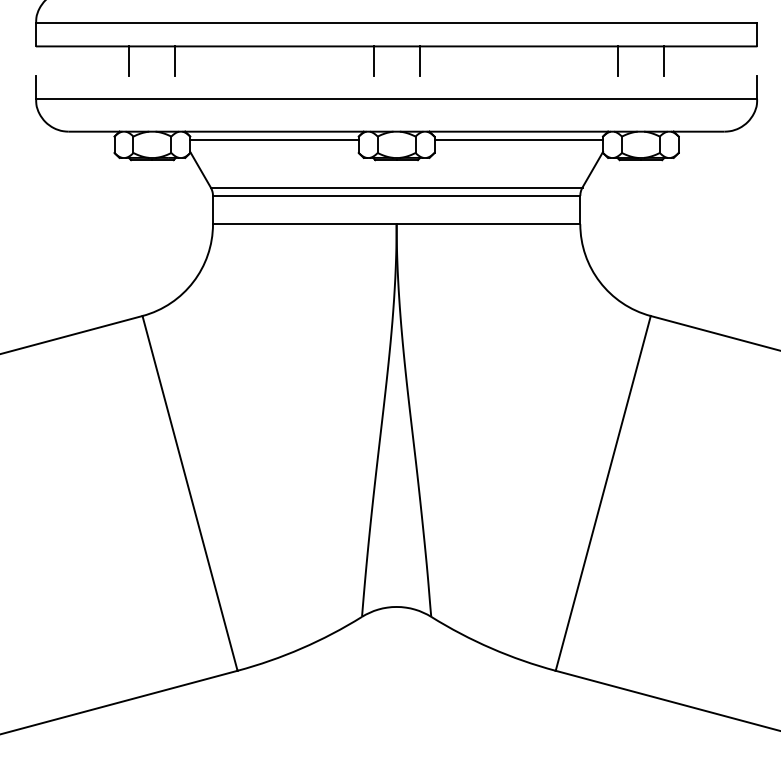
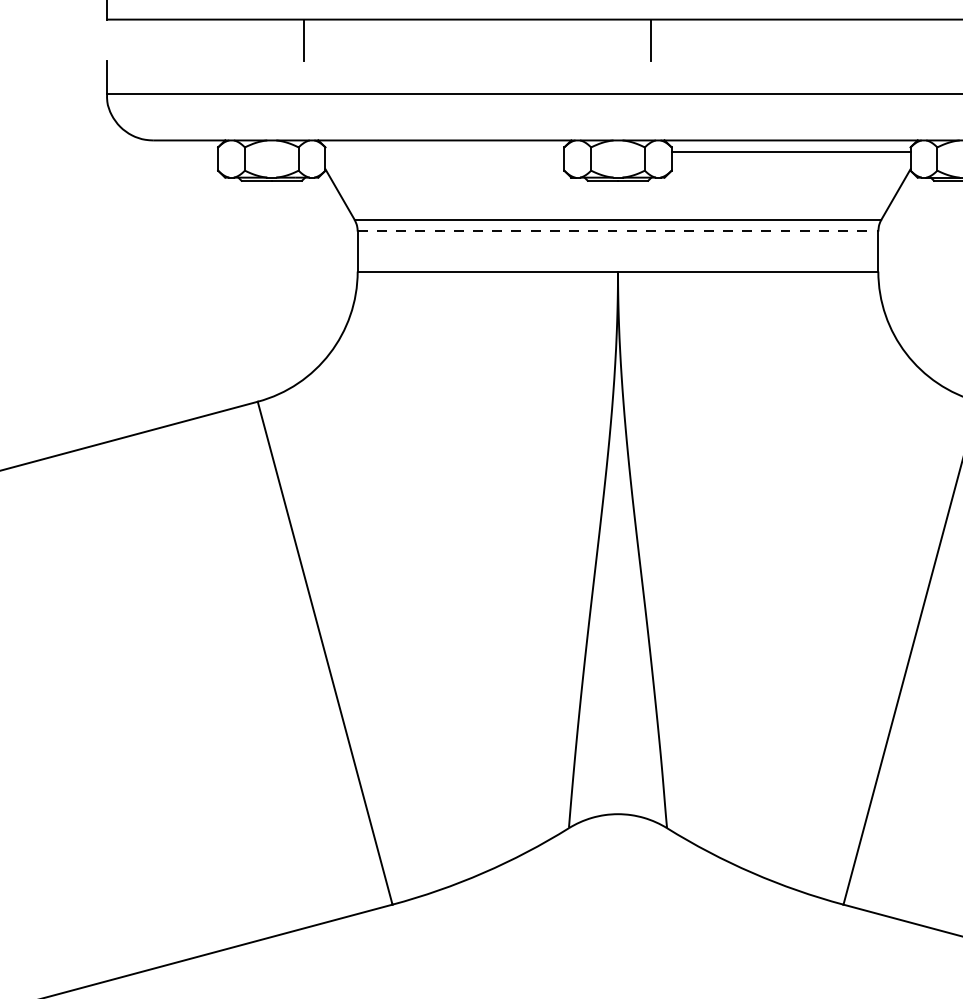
line: (129, 60) -> (239, 39), removed
line: (373, 60) -> (585, 39), removed
line: (617, 60) -> (931, 39), removed
line: (274, 139) -> (444, 151), removed
line: (396, 195) -> (617, 230), solid -> dashed

